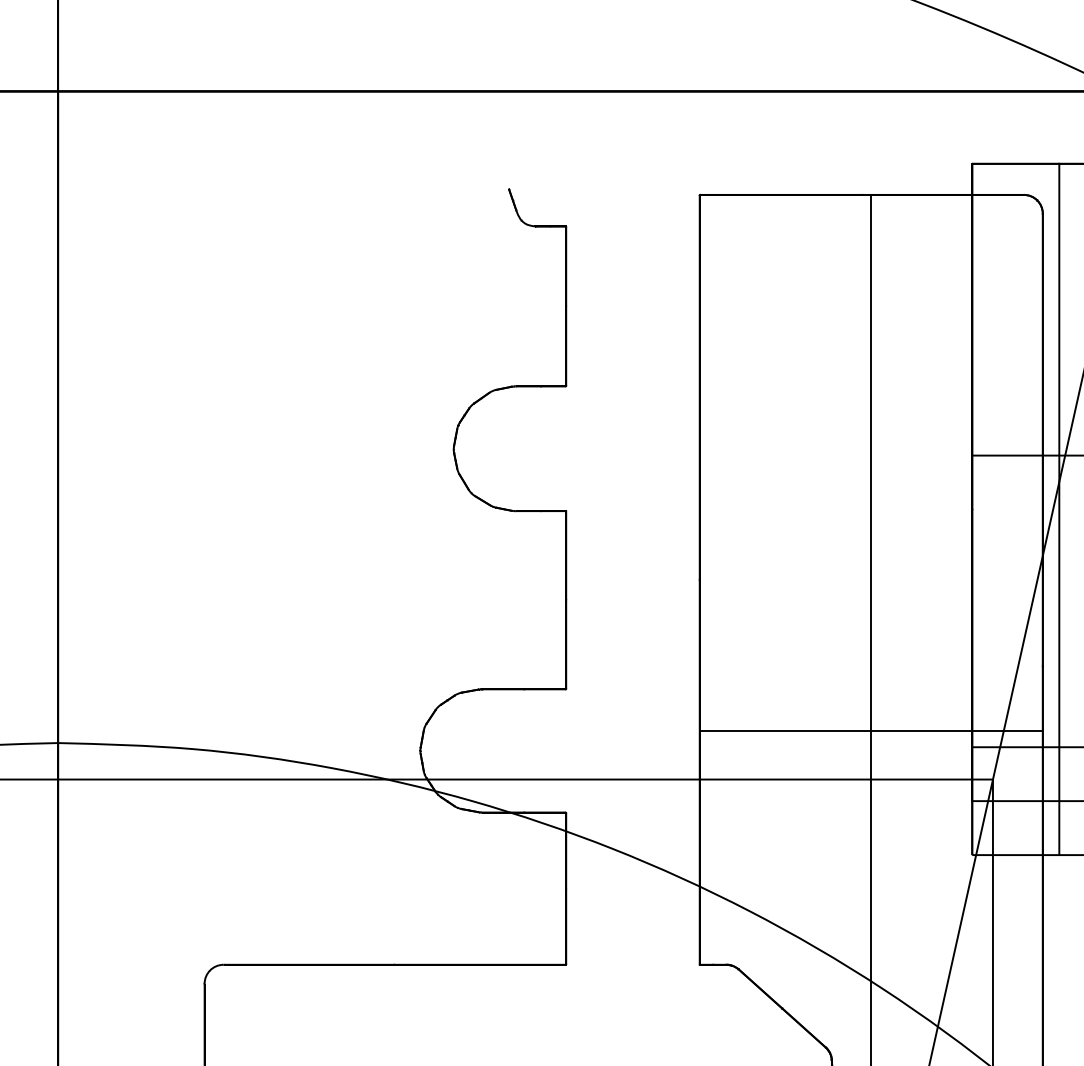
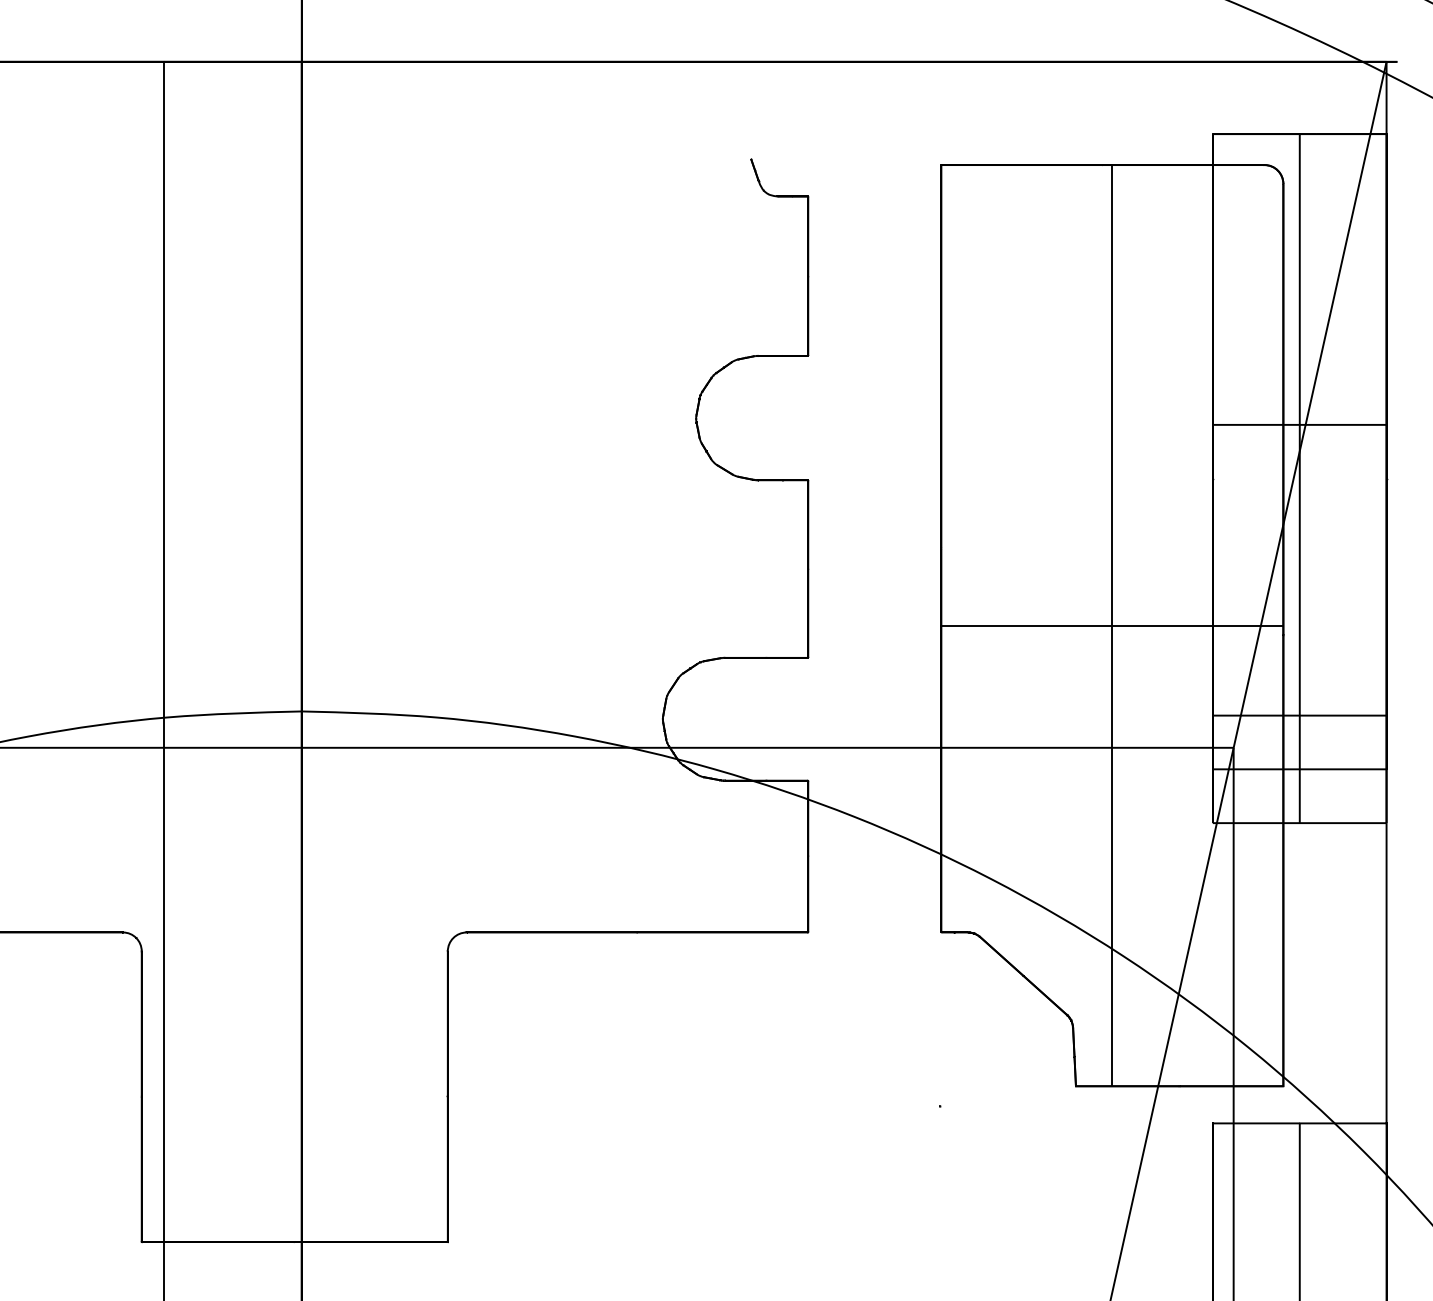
line: (871, 731) -> (1112, 625), moved

